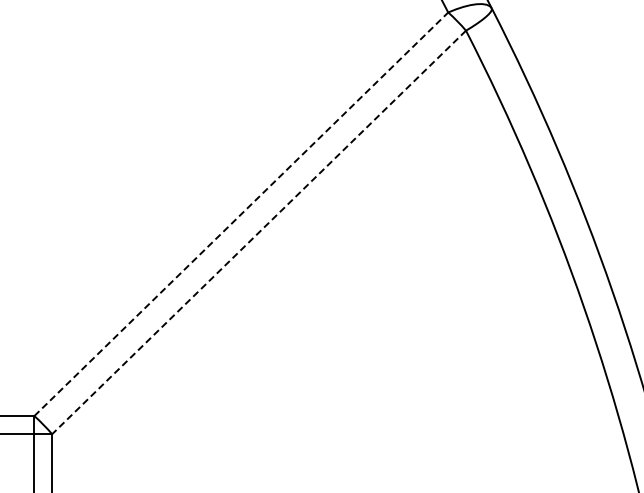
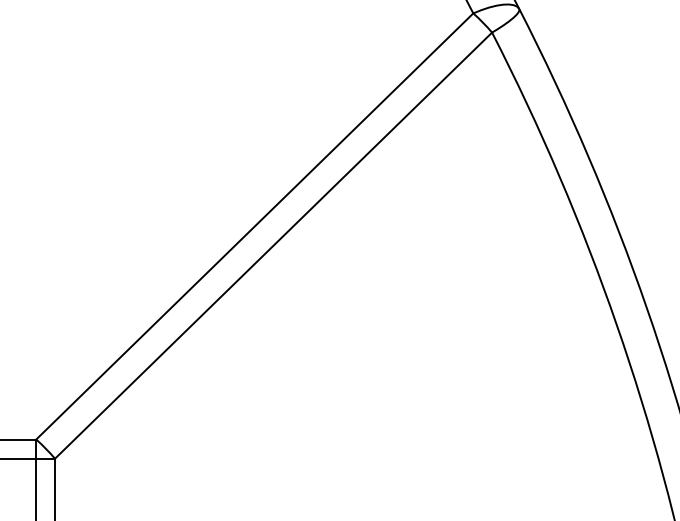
line: (241, 213) -> (254, 225), dashed -> solid
line: (258, 232) -> (272, 245), dashed -> solid

